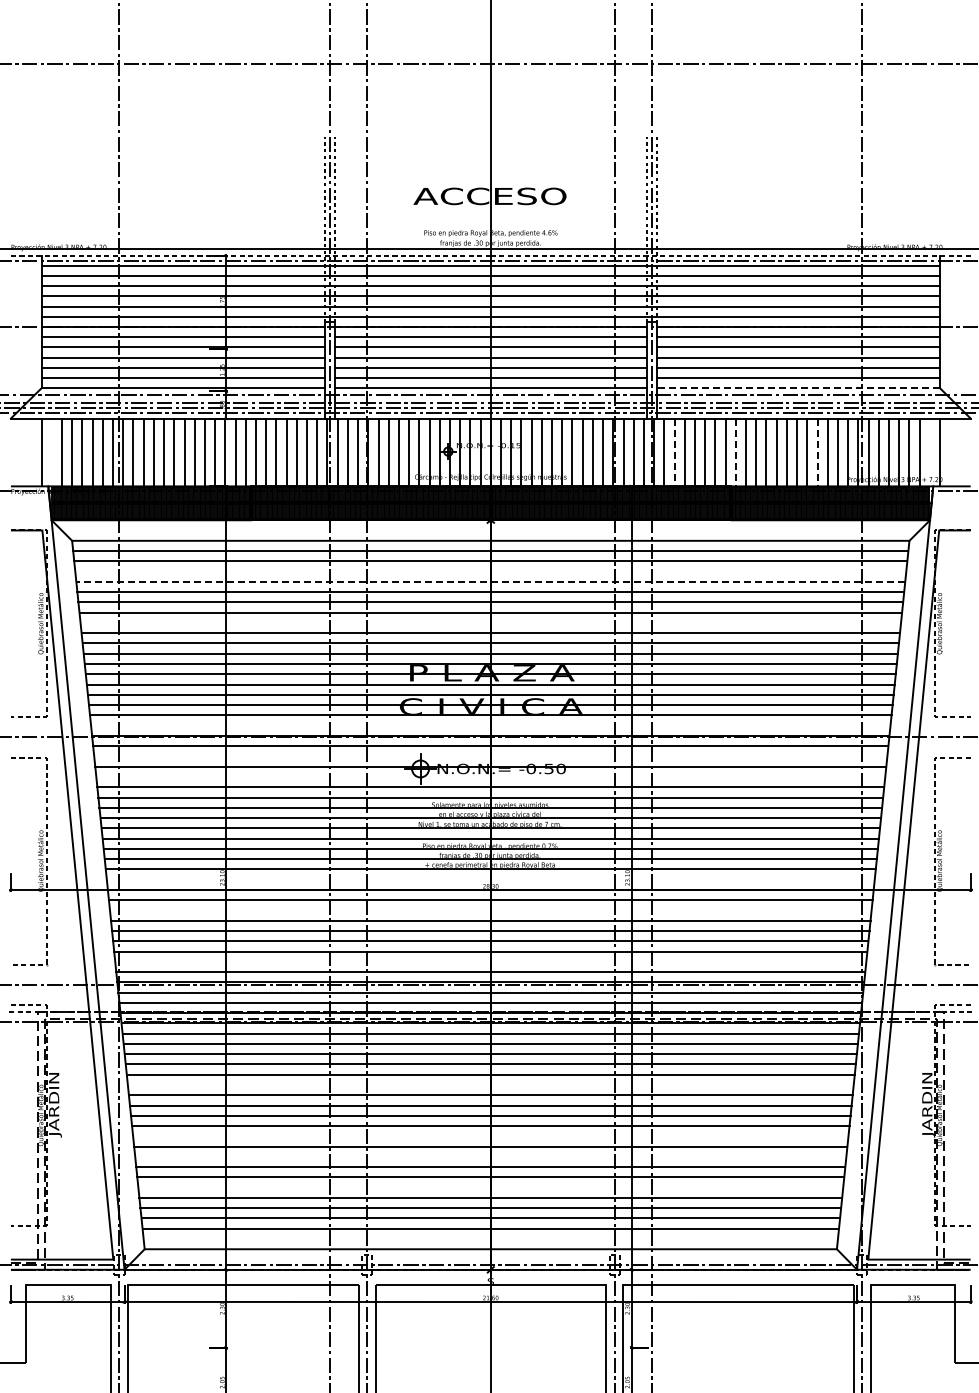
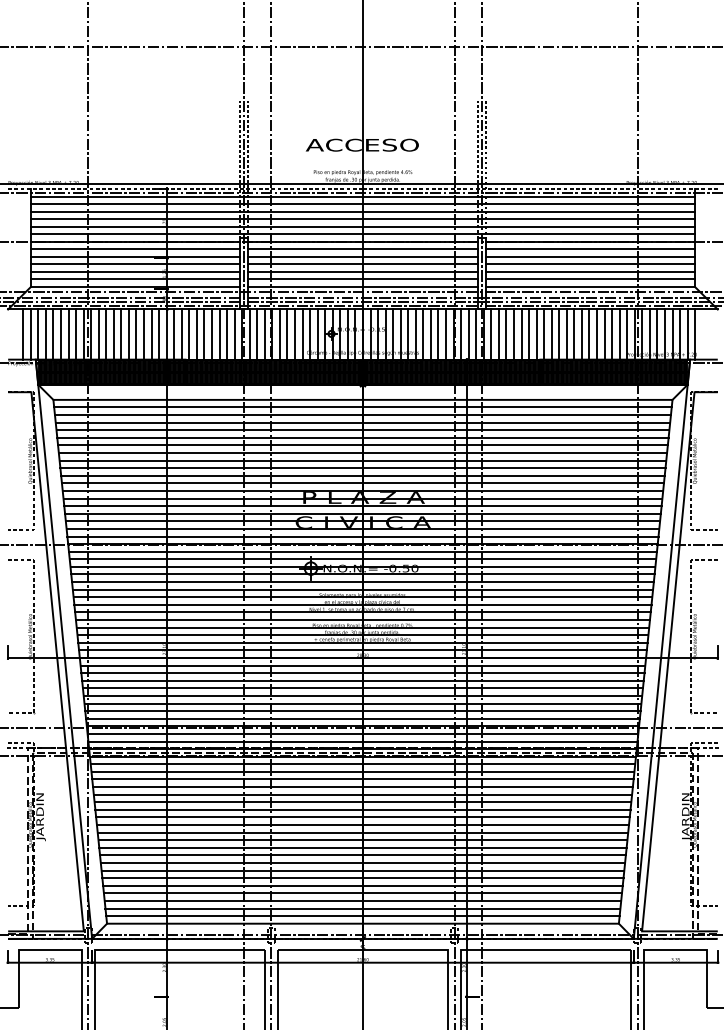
line: (797, 388) -> (589, 287), dashed -> solid
line: (31, 452) -> (23, 334), added
line: (51, 452) -> (38, 334), added
line: (674, 452) -> (498, 334), dashed -> solid
line: (735, 452) -> (543, 334), dashed -> solid
line: (817, 452) -> (604, 334), dashed -> solid
line: (929, 452) -> (687, 334), added
line: (490, 571) -> (362, 422), added
line: (490, 581) -> (362, 429), dashed -> solid
line: (490, 622) -> (362, 460), added
line: (490, 725) -> (362, 536), added
line: (490, 756) -> (362, 559), added
line: (490, 776) -> (362, 574), added
line: (490, 879) -> (362, 650), added
line: (490, 910) -> (362, 673), added
line: (490, 961) -> (362, 710), added
line: (490, 1084) -> (362, 801), added
line: (490, 1136) -> (362, 840), added
line: (490, 1156) -> (362, 855), added
line: (490, 1187) -> (362, 878), added
line: (490, 1238) -> (362, 915), added

